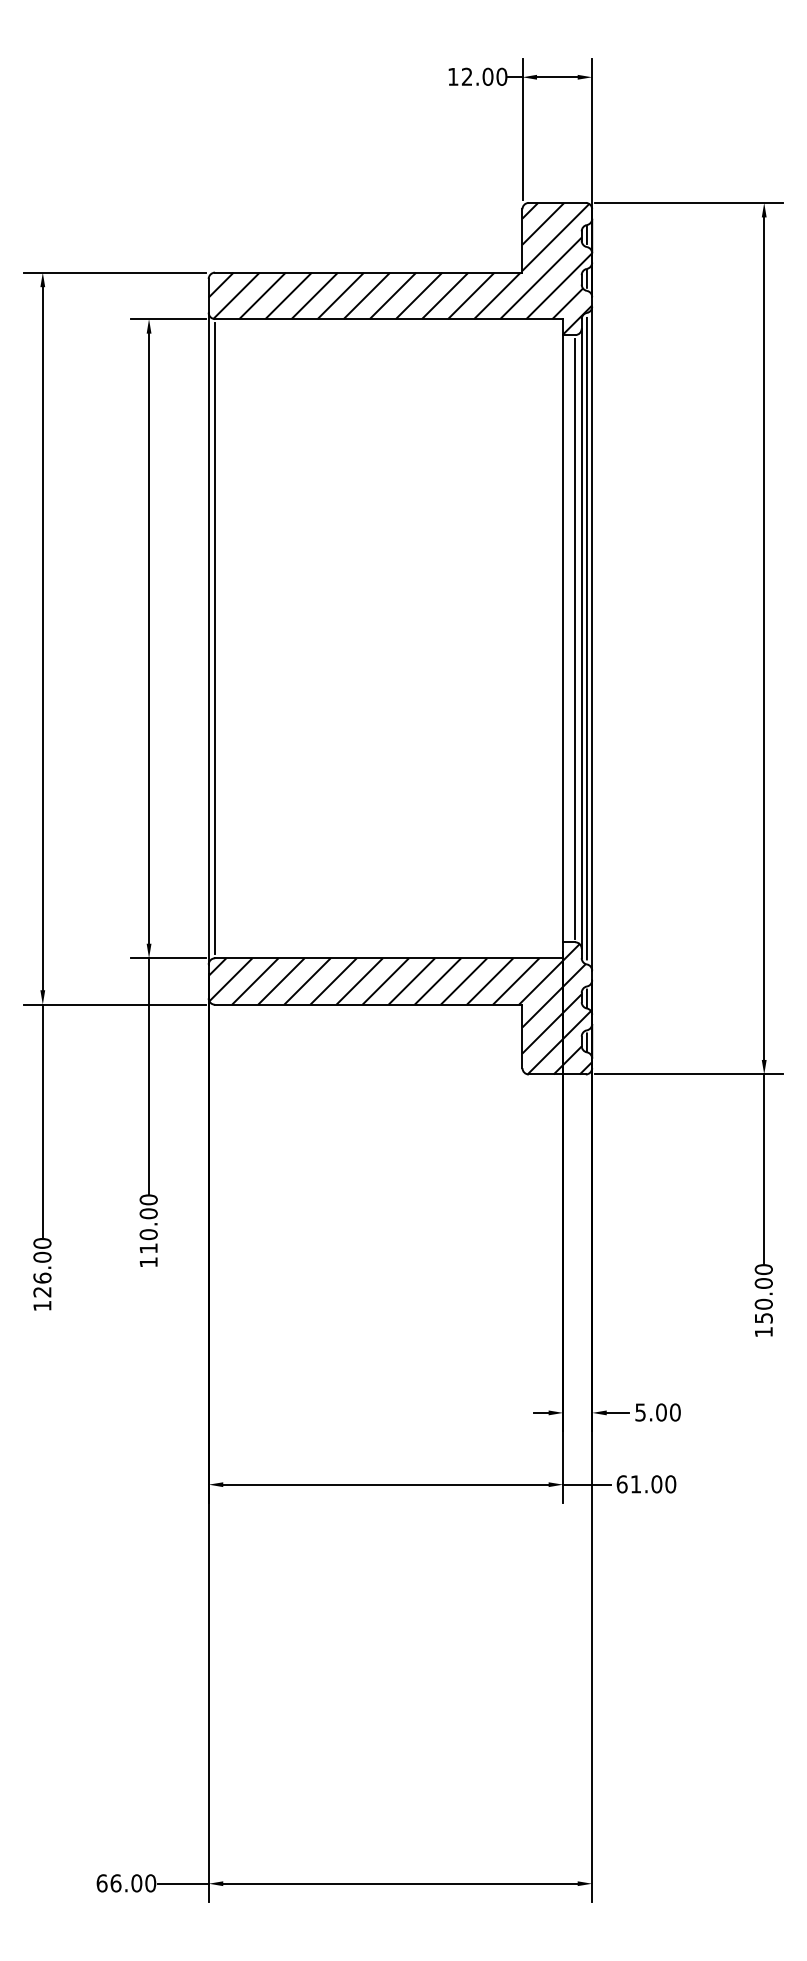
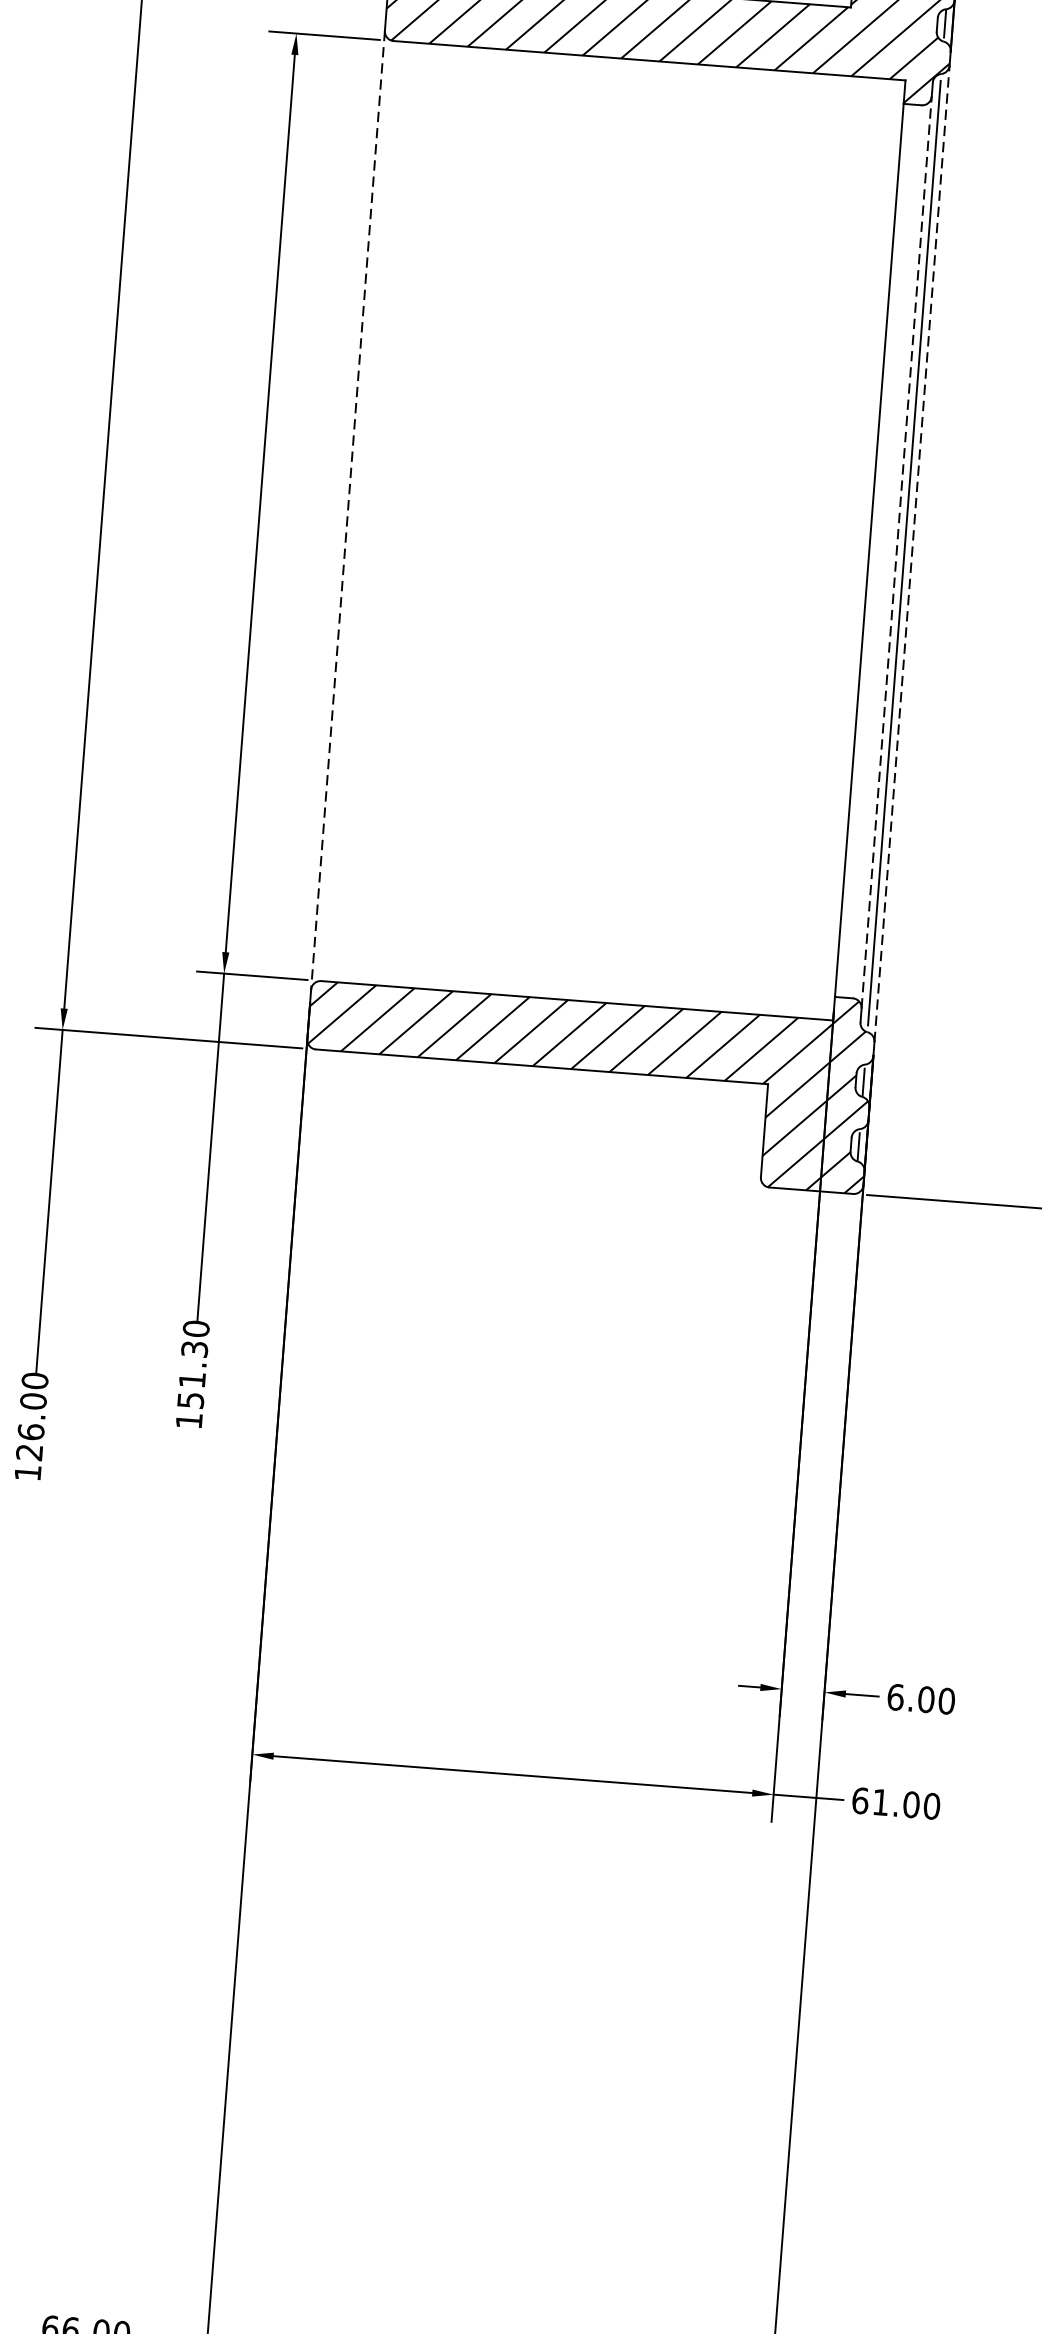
line: (208, 638) -> (347, 510), solid -> dashed
line: (215, 638) -> (358, 510), removed
line: (575, 638) -> (887, 551), removed
line: (581, 638) -> (896, 552), solid -> dashed
line: (592, 638) -> (912, 553), solid -> dashed
text: (148, 1230) -> (192, 1373), 110.00 -> 151.30
text: (640, 1412) -> (895, 1697), 5.00 -> 6.00

